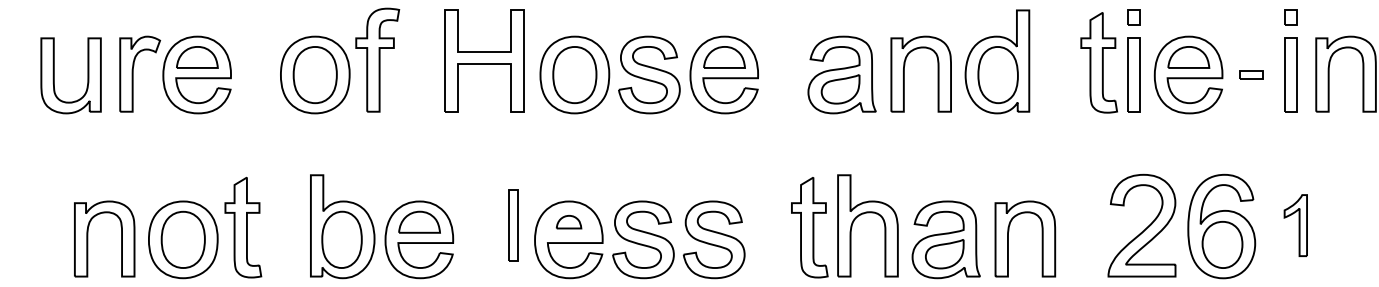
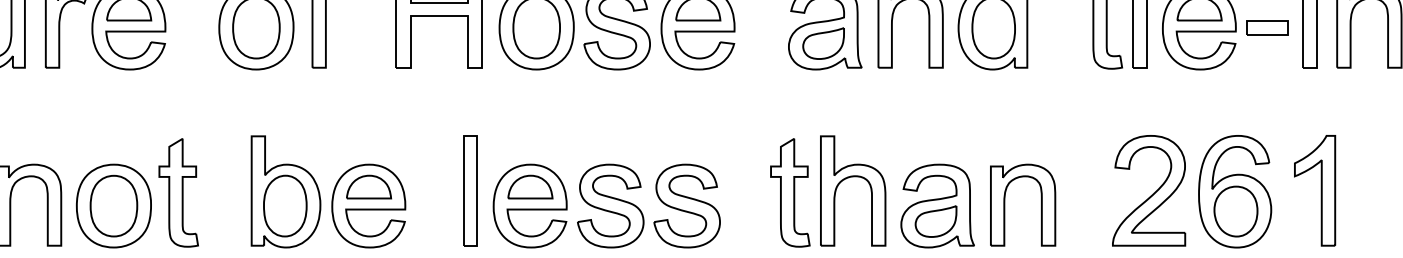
part: (1251, 74) -> (1267, 27), size x1.67
part: (568, 221) -> (529, 186), size x1.67
part: (513, 225) -> (470, 190), size x1.43
part: (1295, 225) -> (1314, 190), size x1.67

